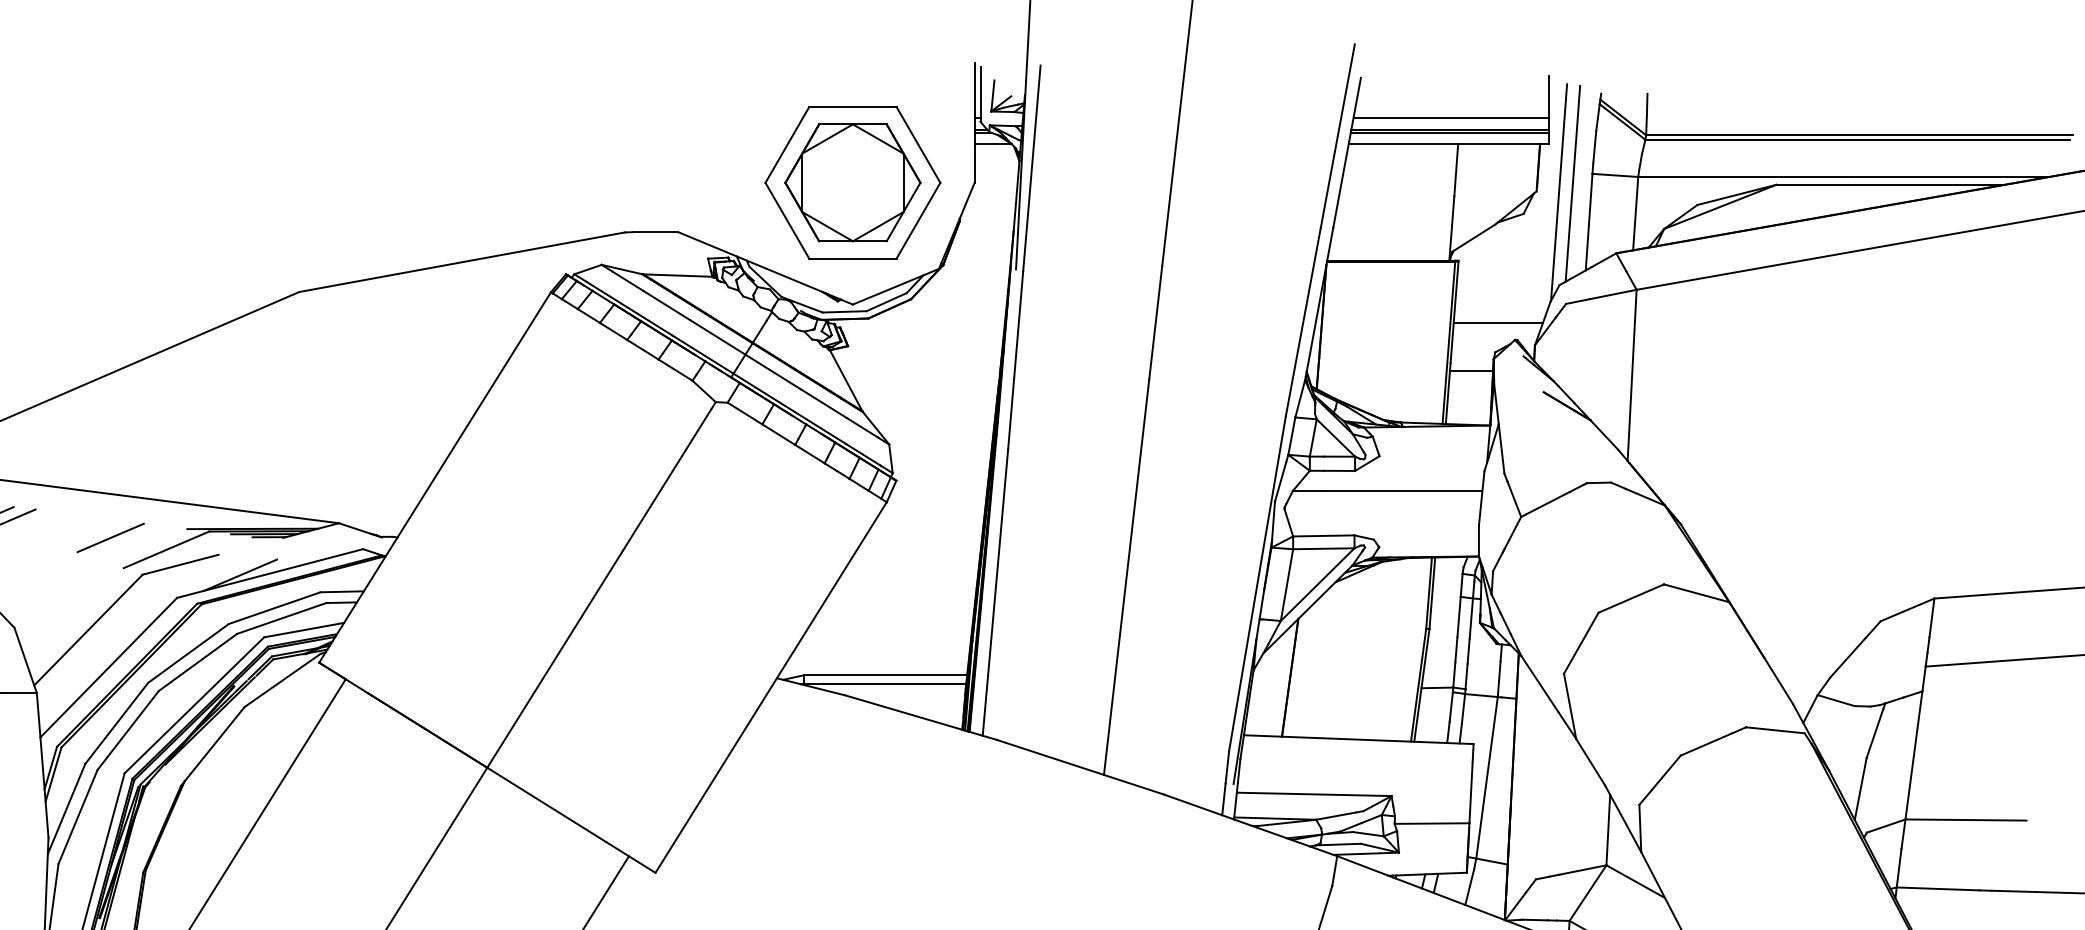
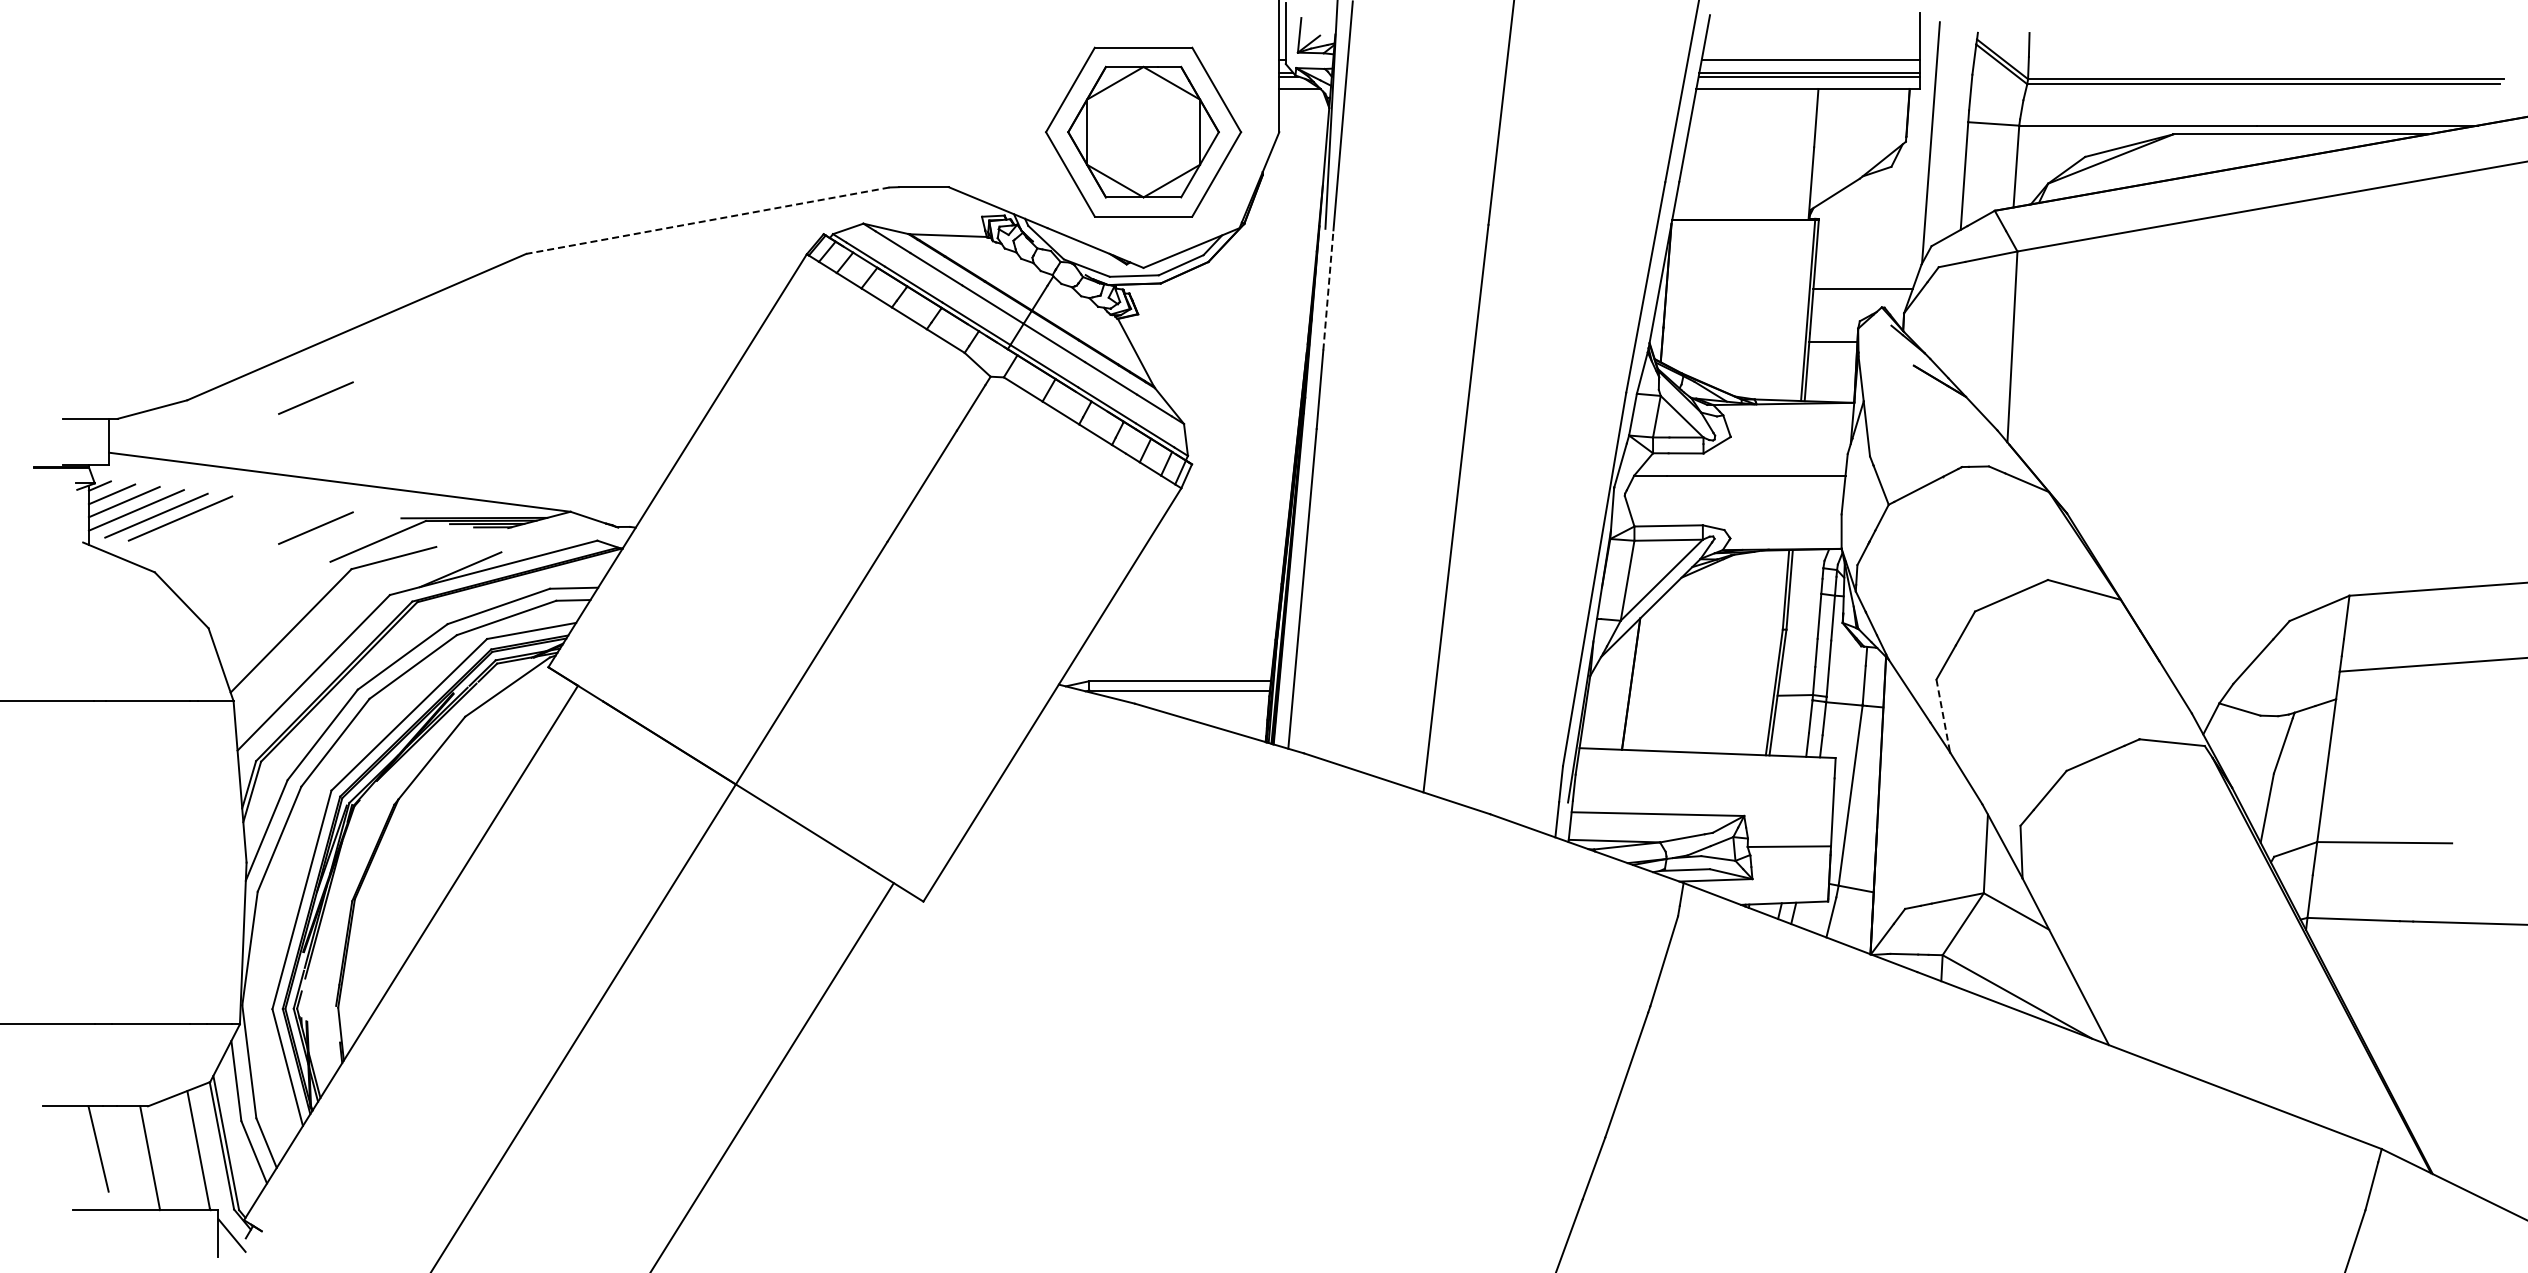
line: (1573, 184) -> (1946, 133), removed
line: (461, 262) -> (707, 220), solid -> dashed
line: (1018, 323) -> (1328, 289), solid -> dashed
line: (110, 420) -> (315, 397), added
line: (1570, 705) -> (1943, 715), solid -> dashed

